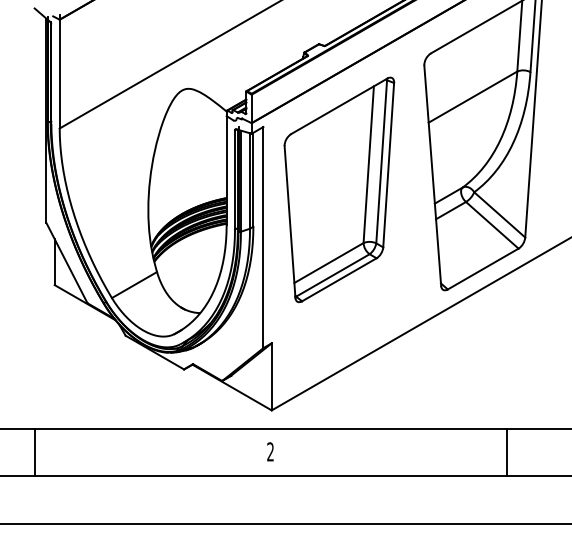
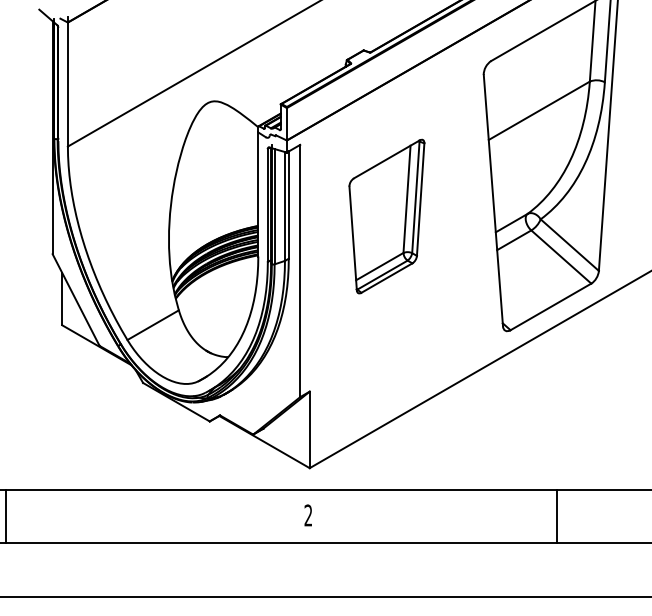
part: (339, 189) -> (386, 216), size x0.6
line: (34, 452) -> (5, 516), moved
line: (507, 452) -> (557, 516), moved

